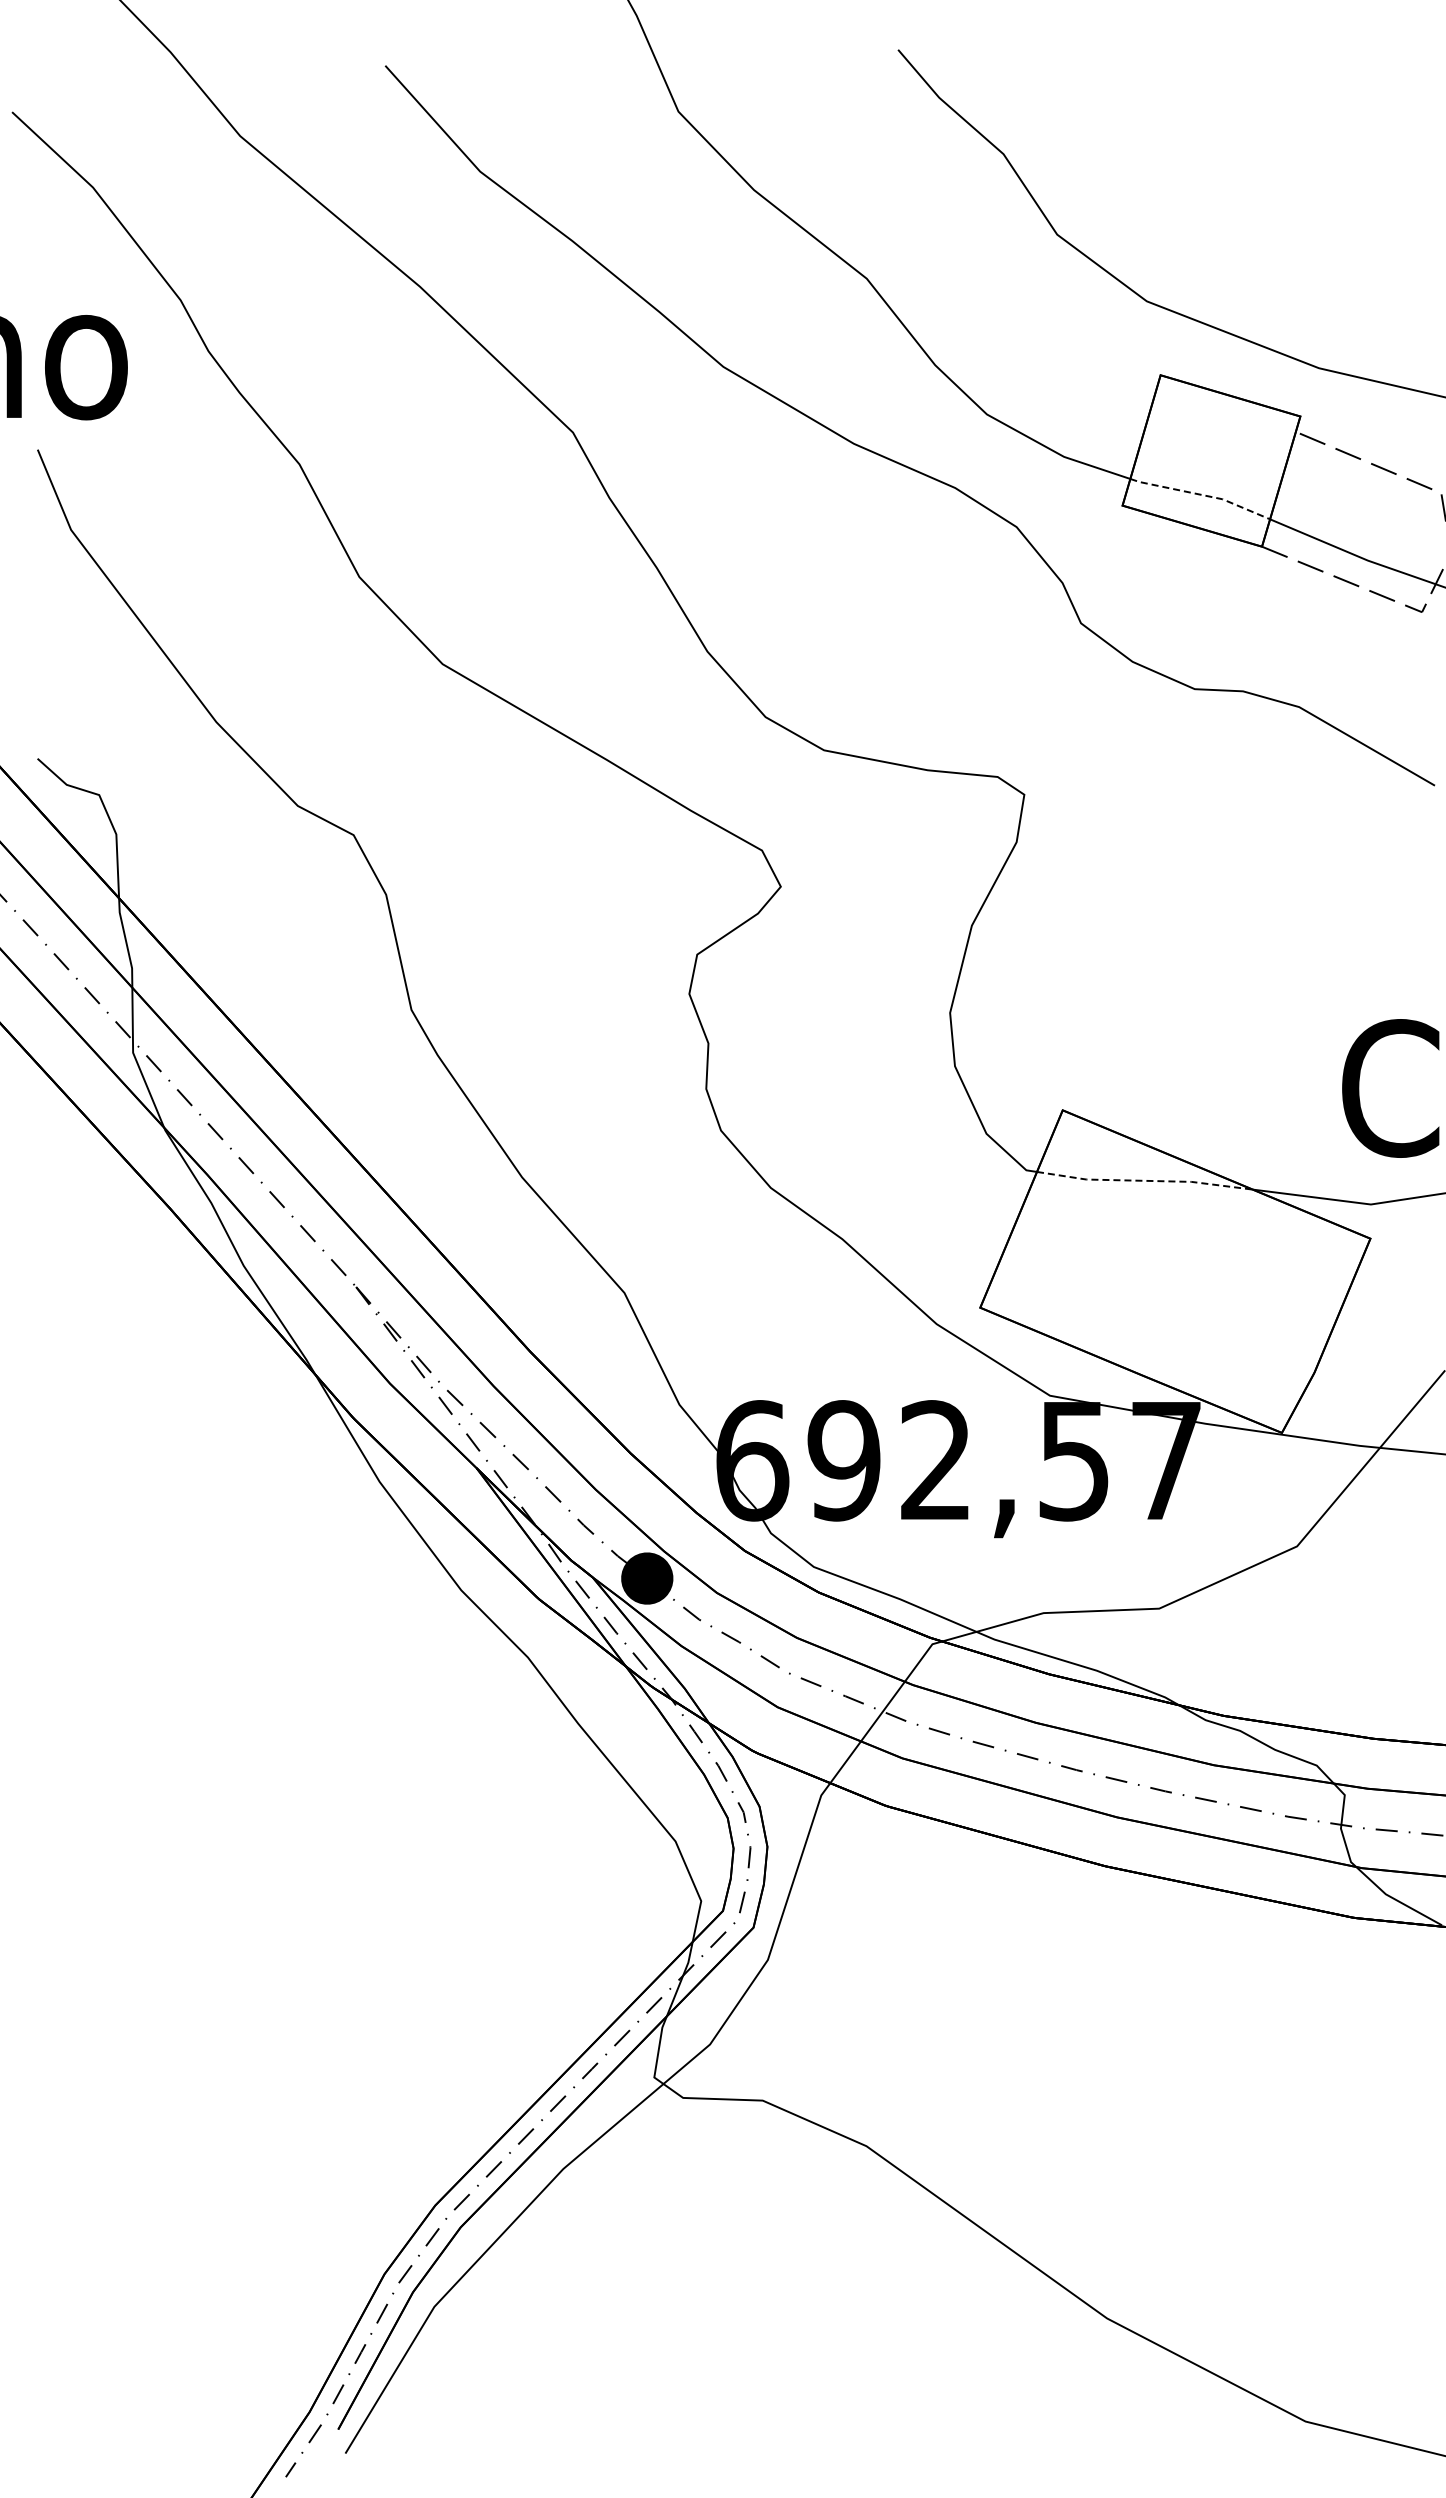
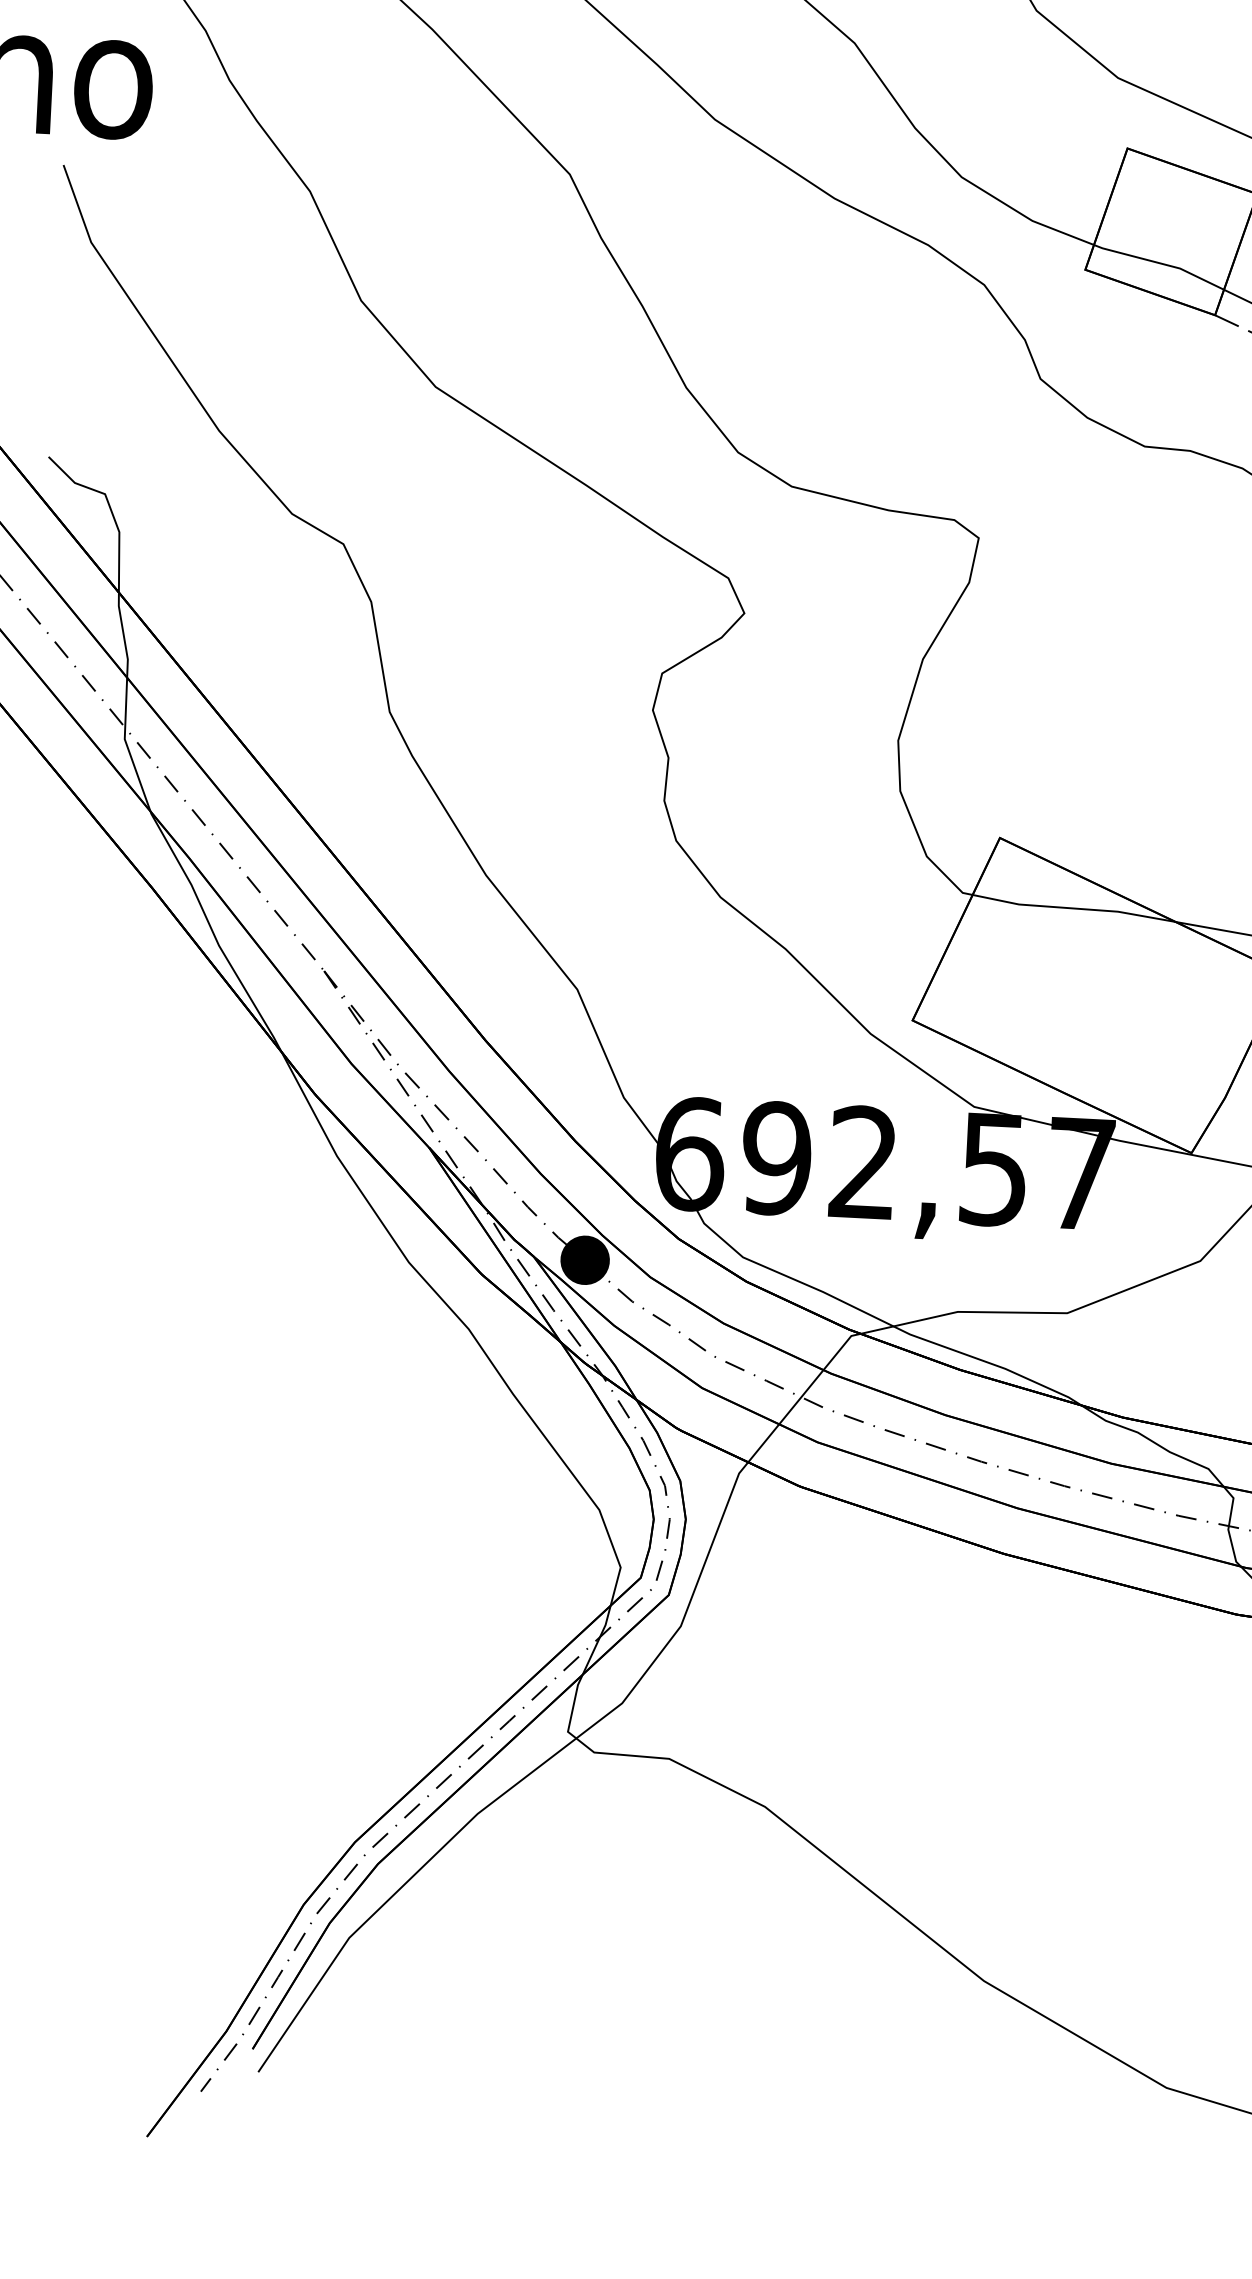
line: (1202, 495) -> (1161, 264), dashed -> solid
line: (1144, 1180) -> (1073, 908), dashed -> solid

